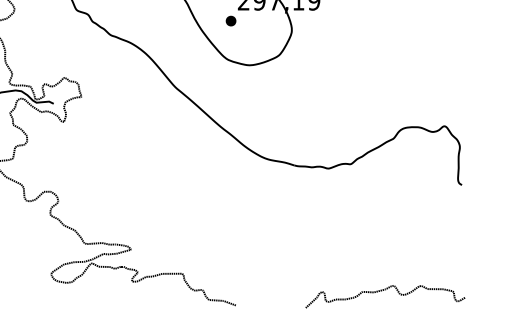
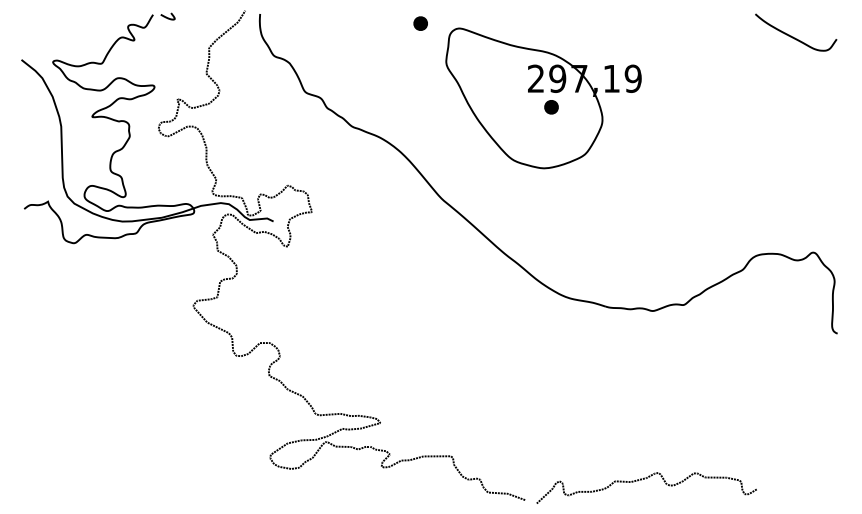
part: (231, 21) -> (551, 107), moved
curve: (383, 290) -> (644, 479), moved

